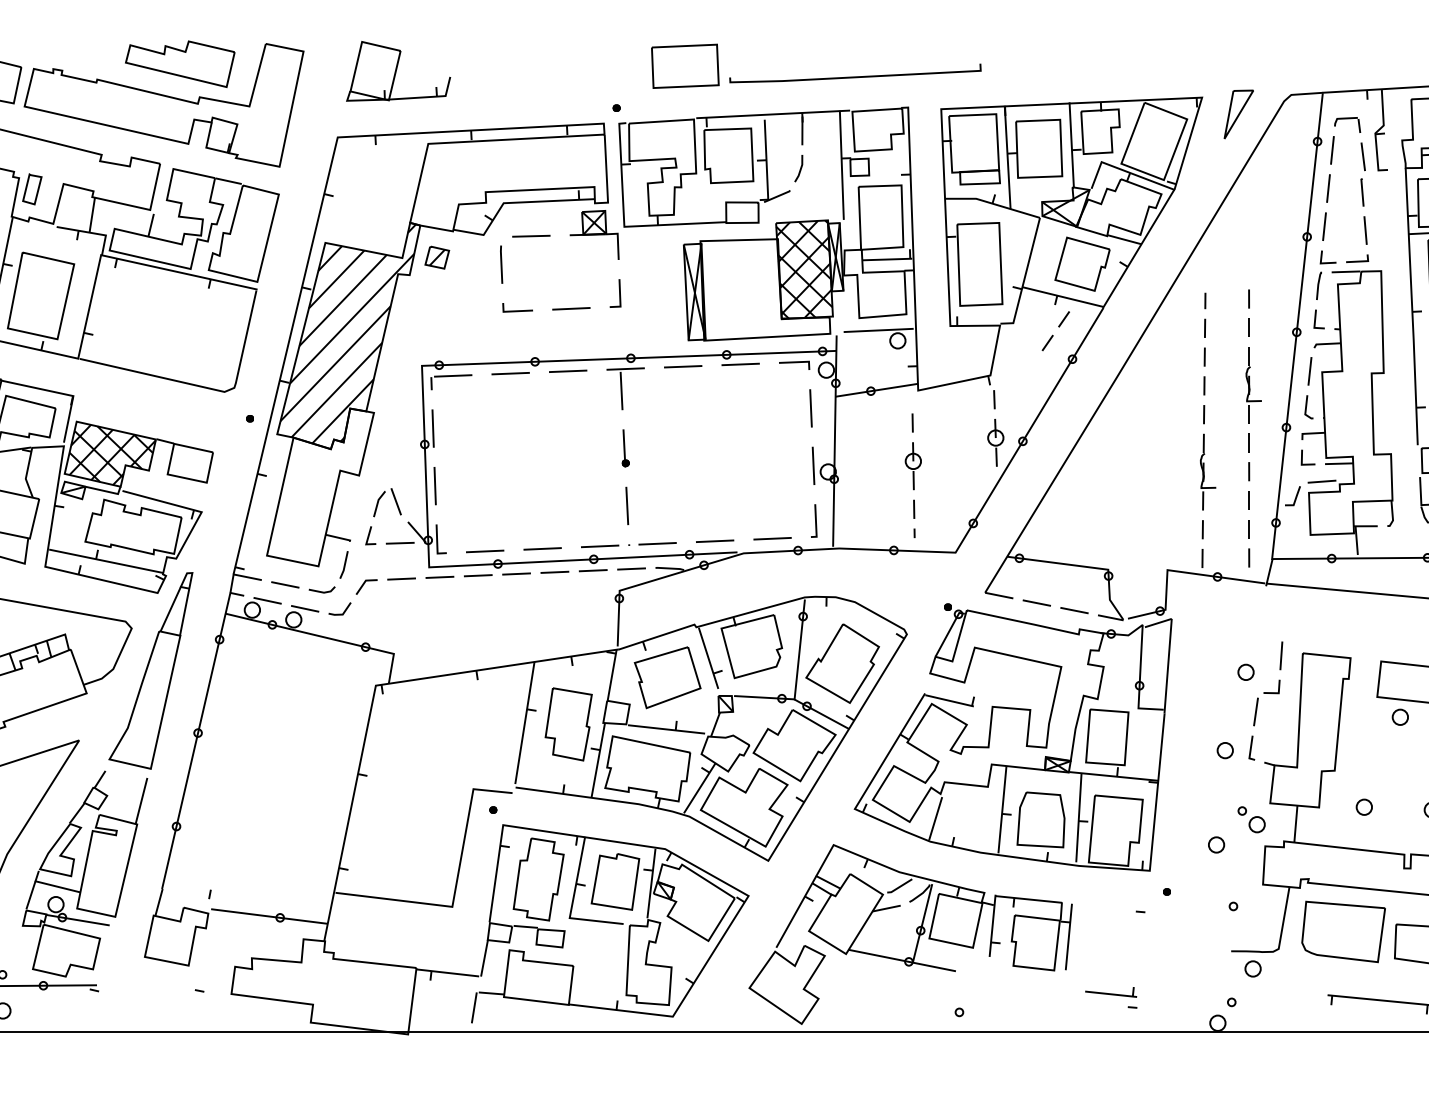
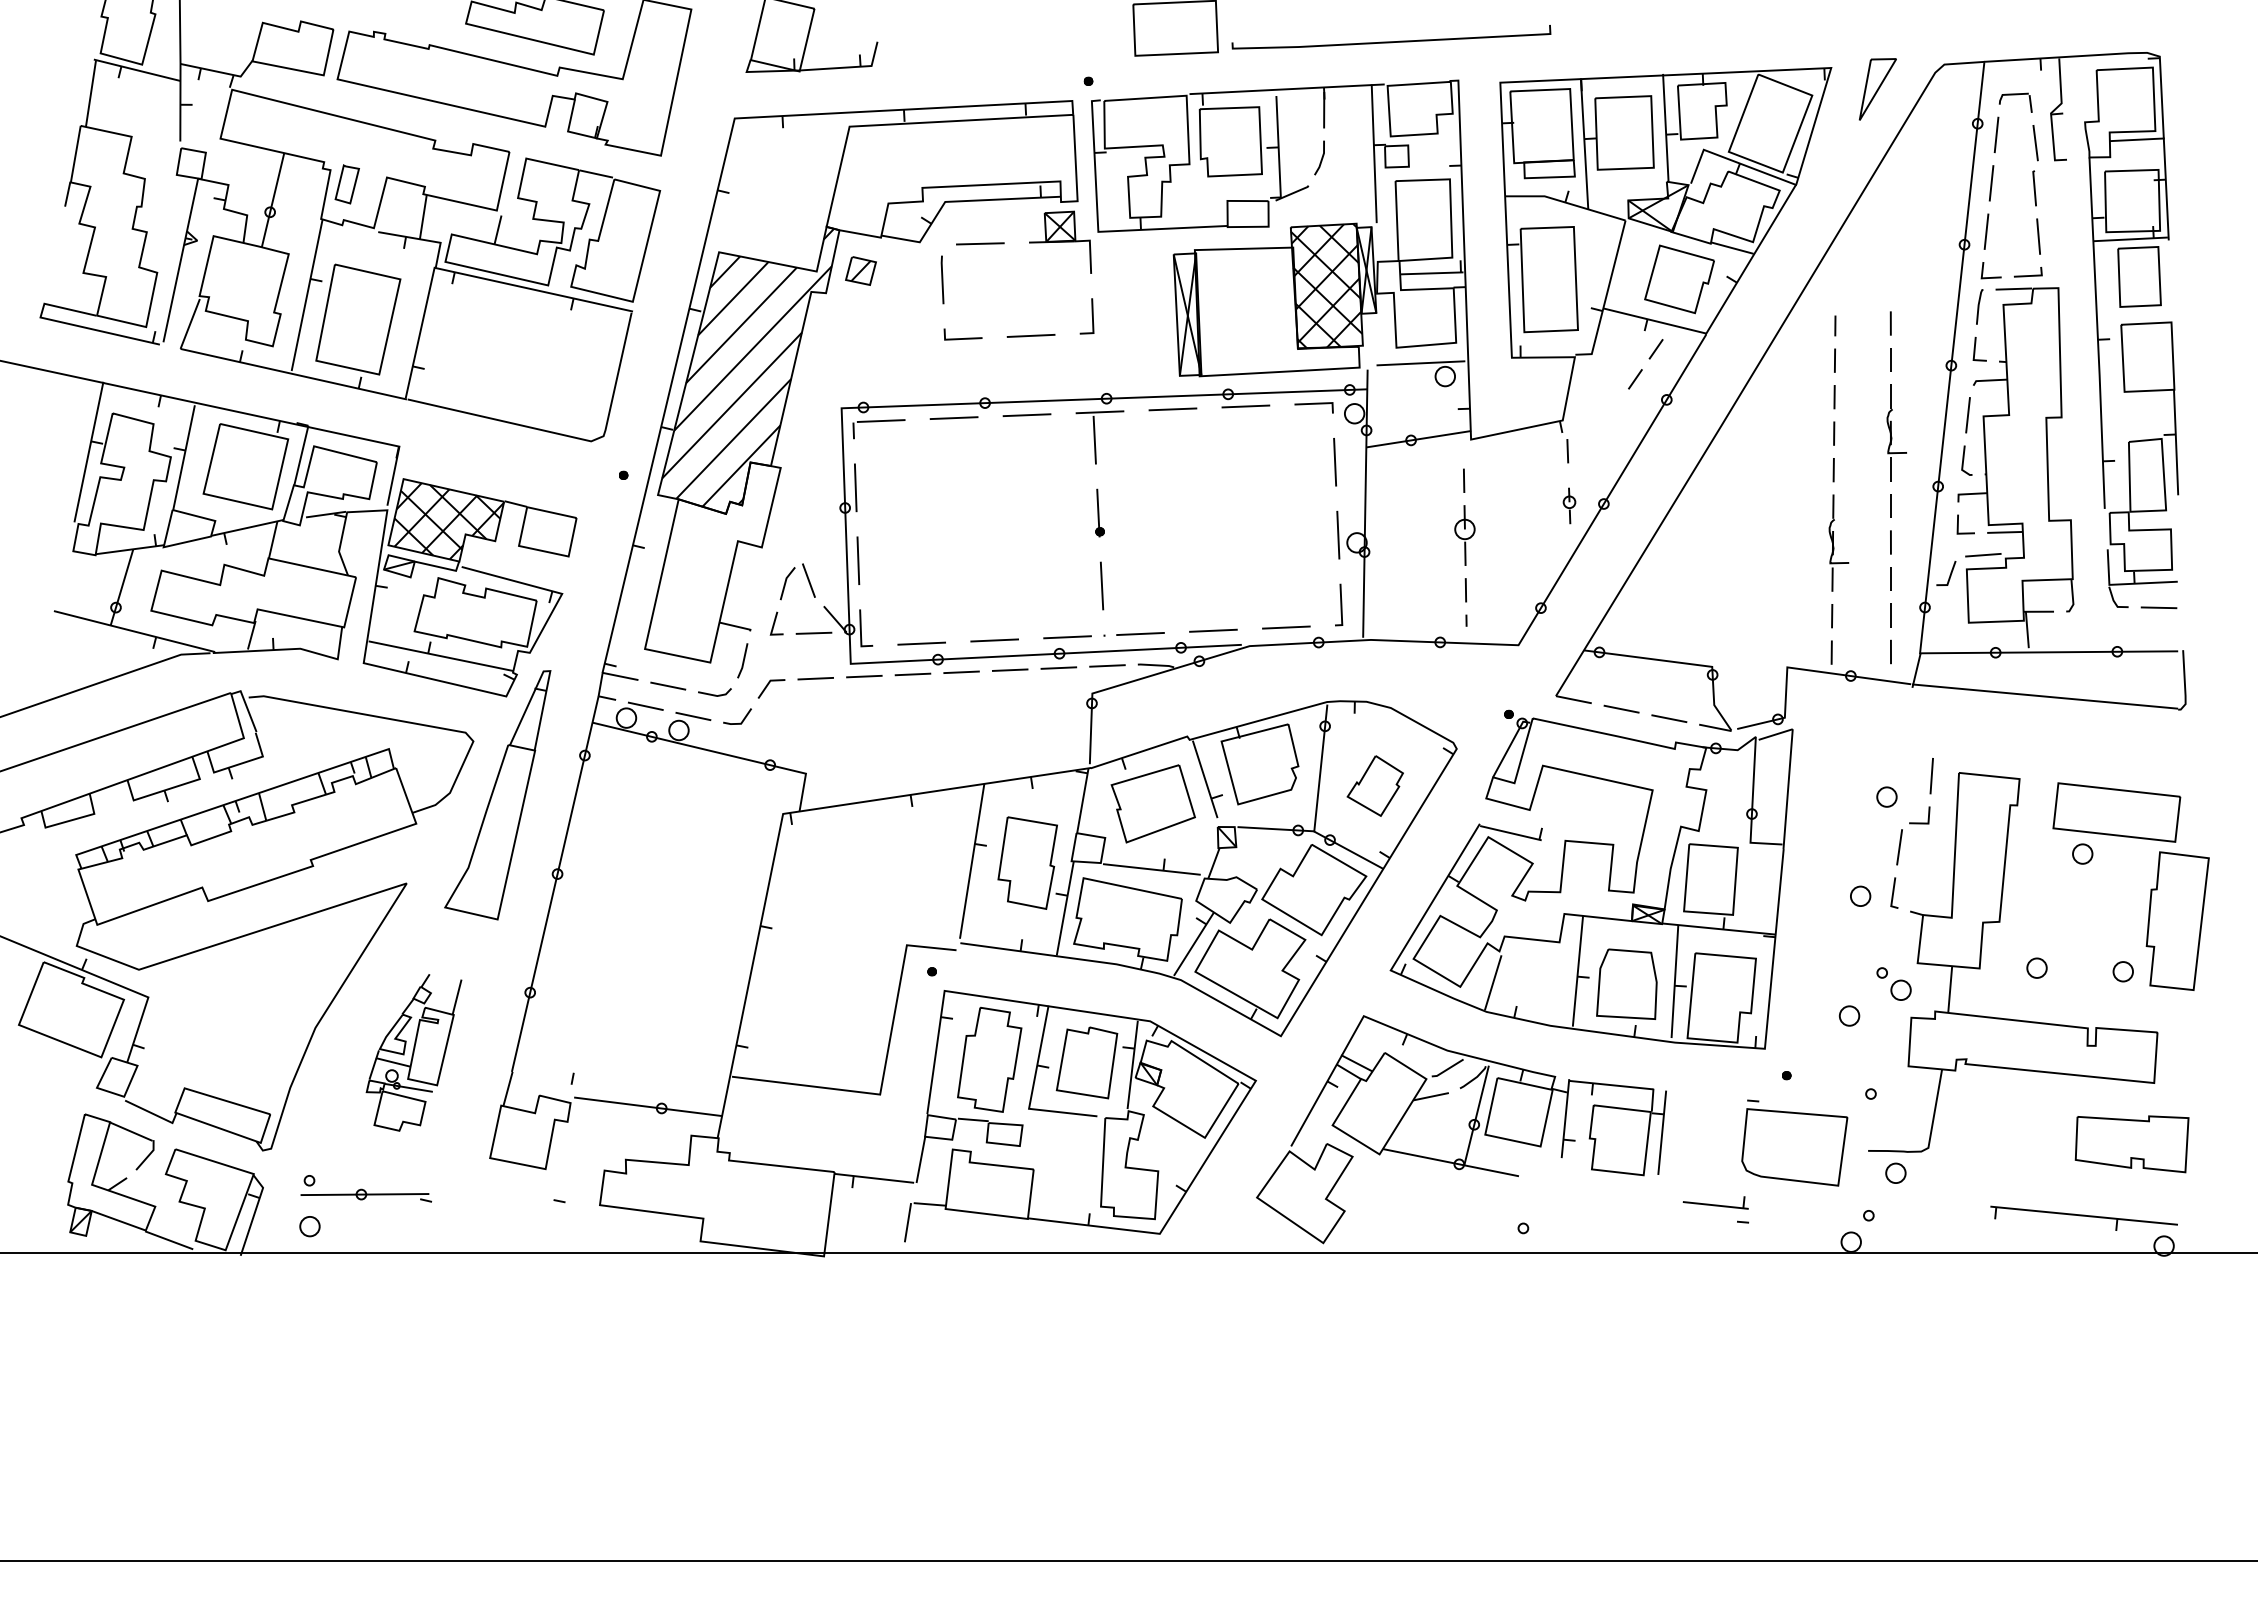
part: (995, 442) -> (1569, 505), size x0.6
part: (842, 663) -> (1375, 785), size x0.6
part: (84, 873) -> (413, 1052), size x0.6
part: (1343, 932) -> (1794, 1147), moved

